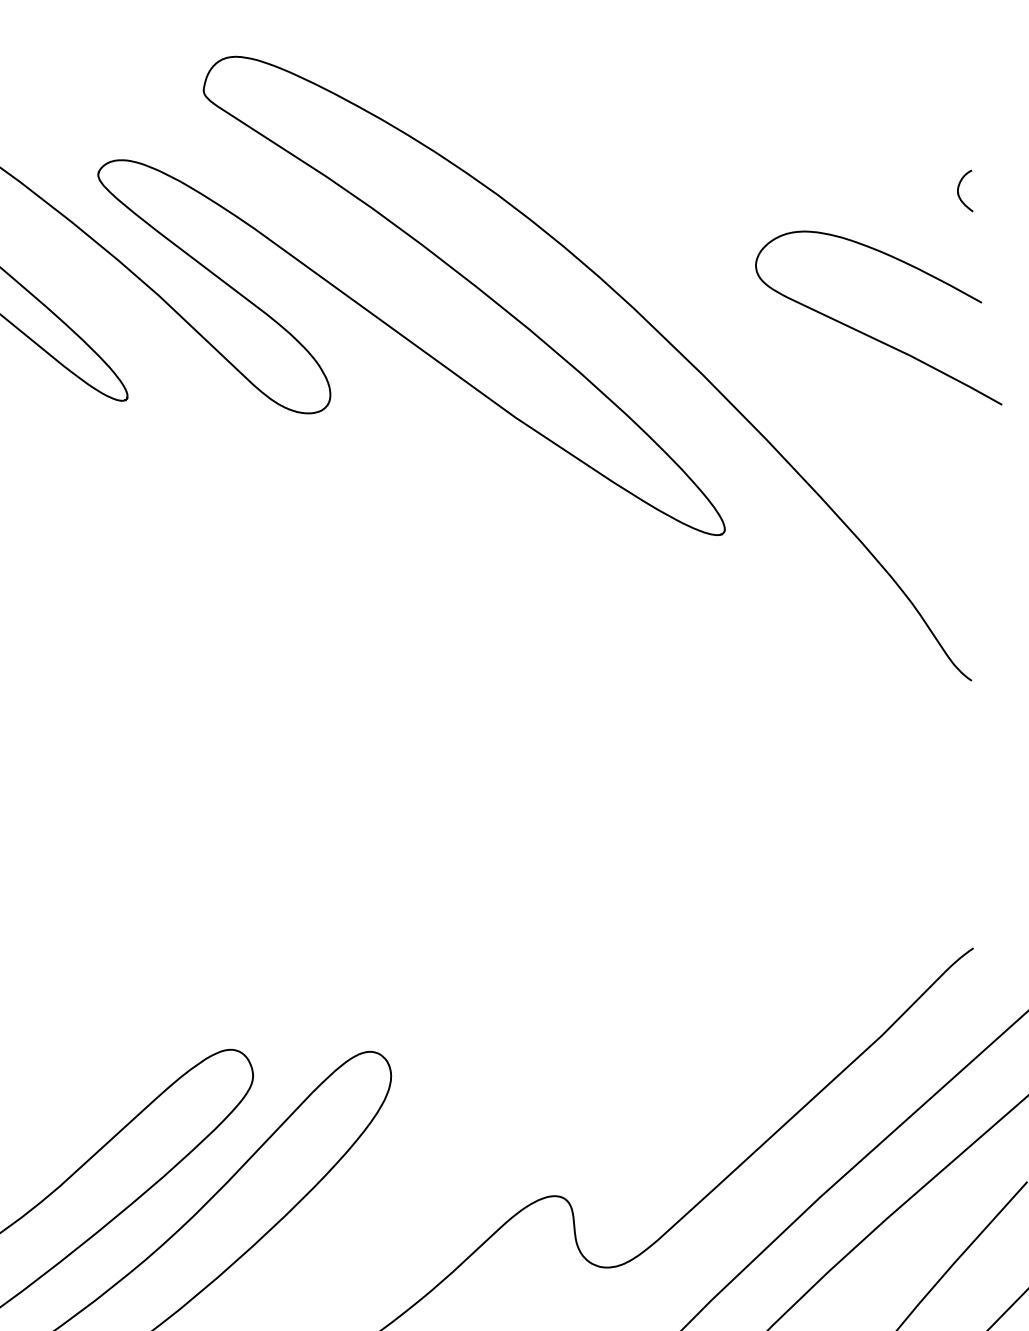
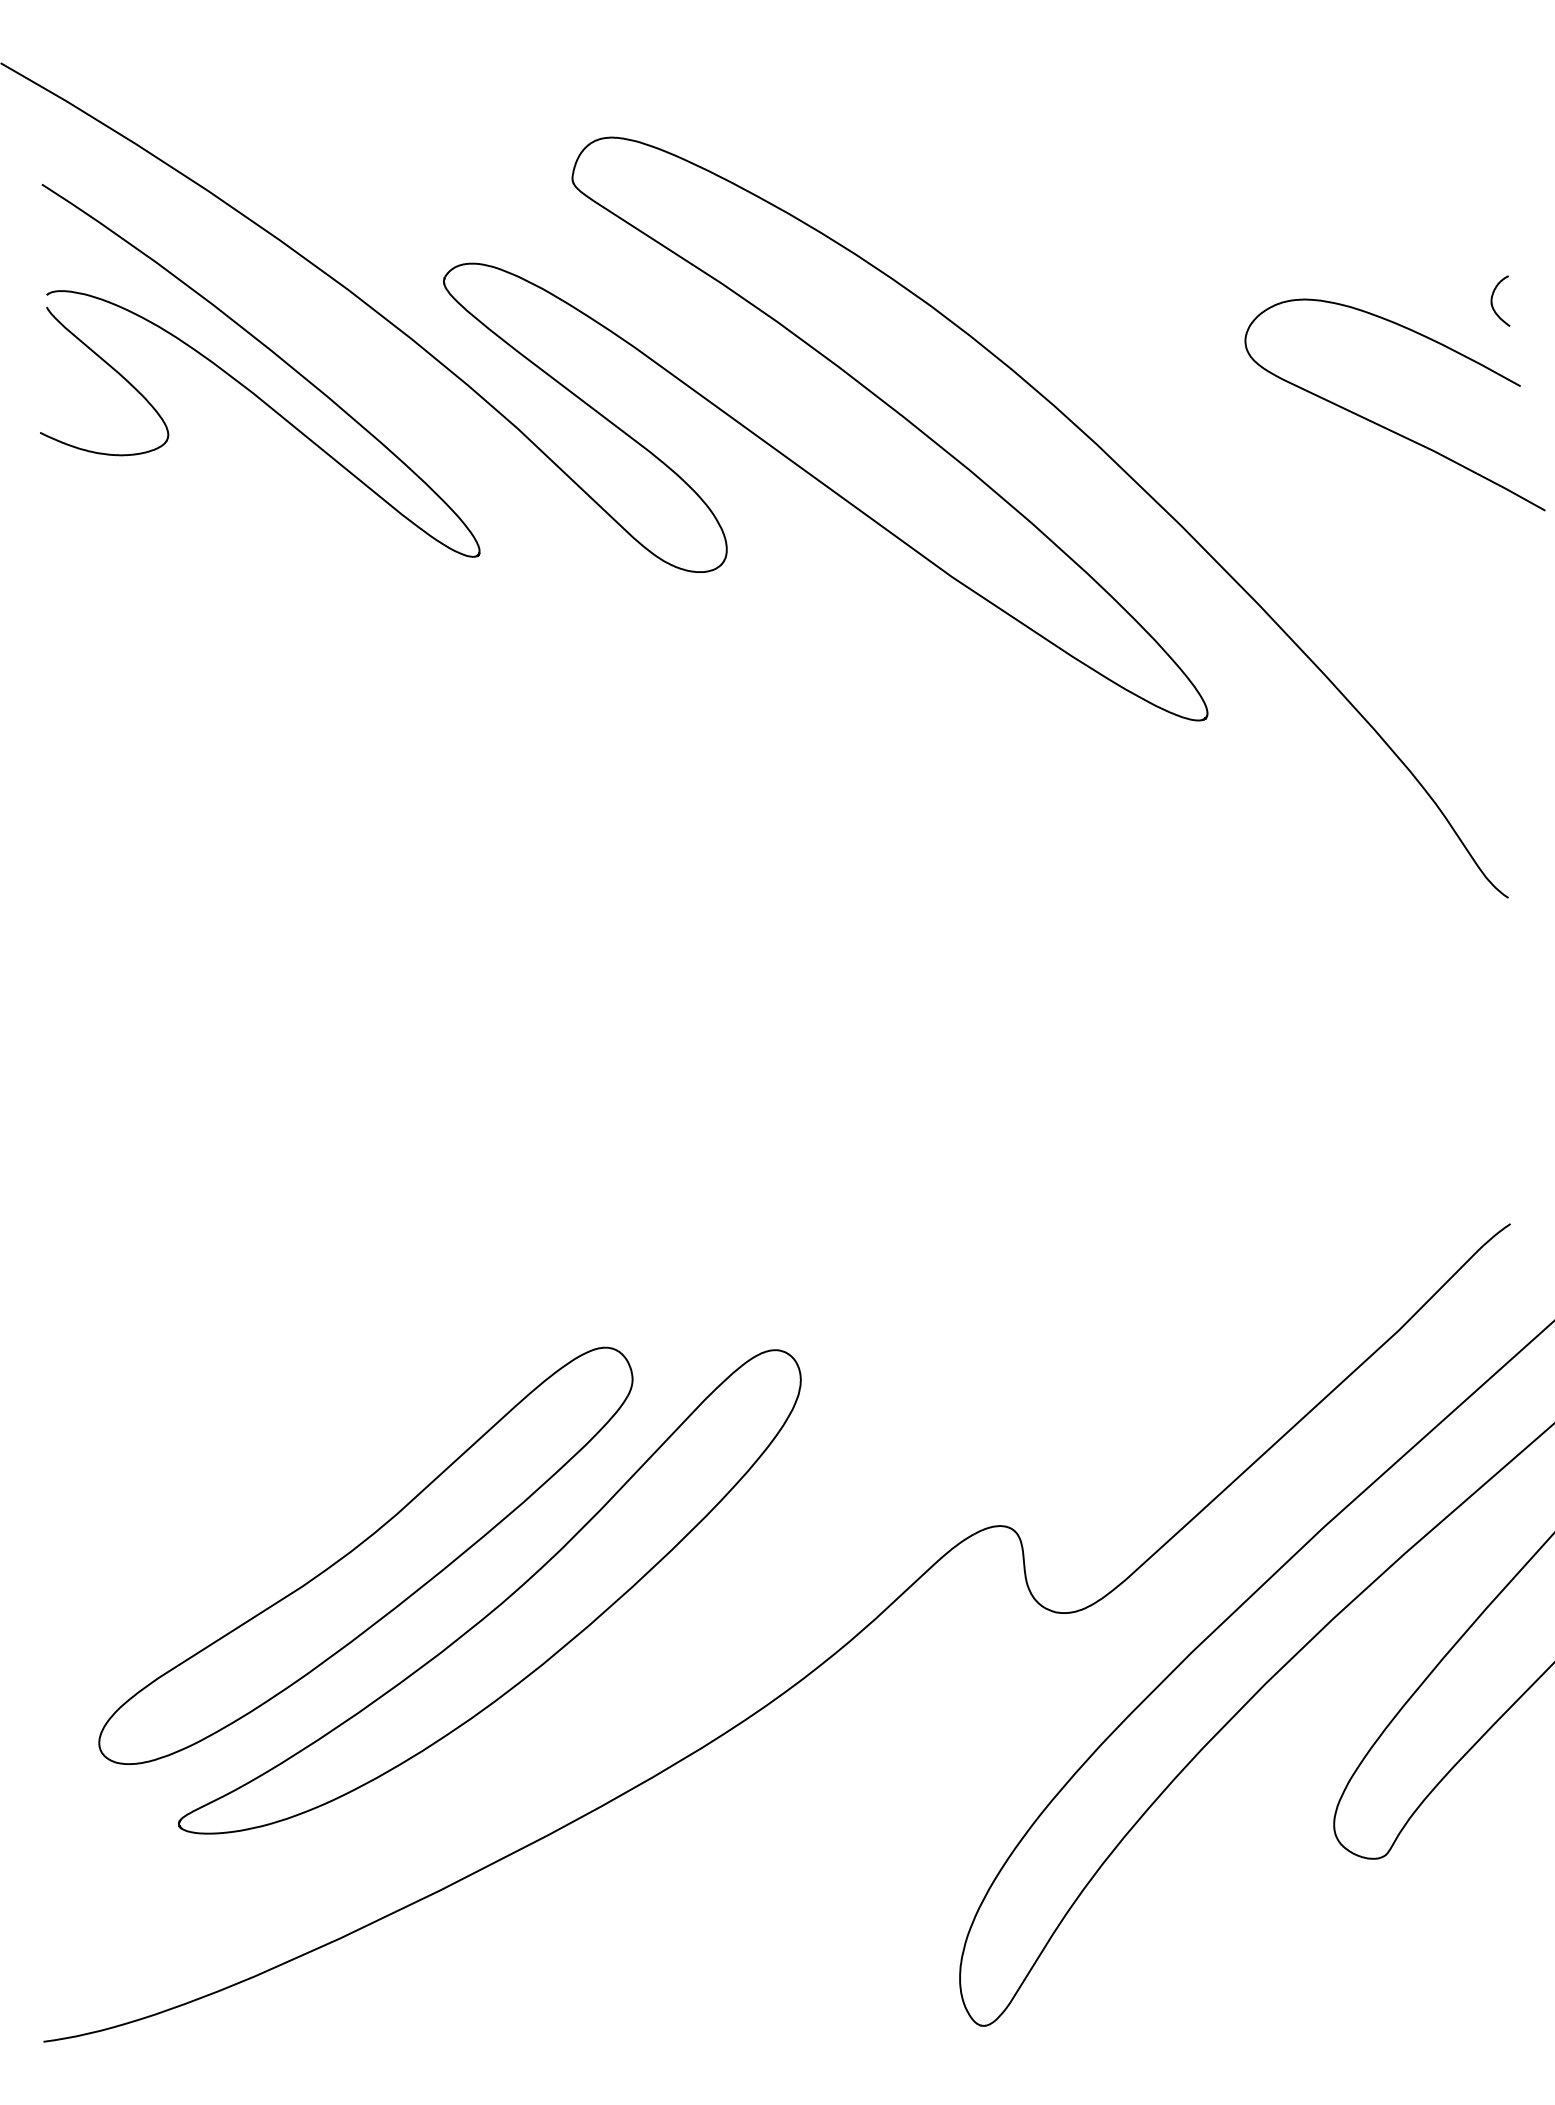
curve: (870, 335) -> (1384, 426), moved

